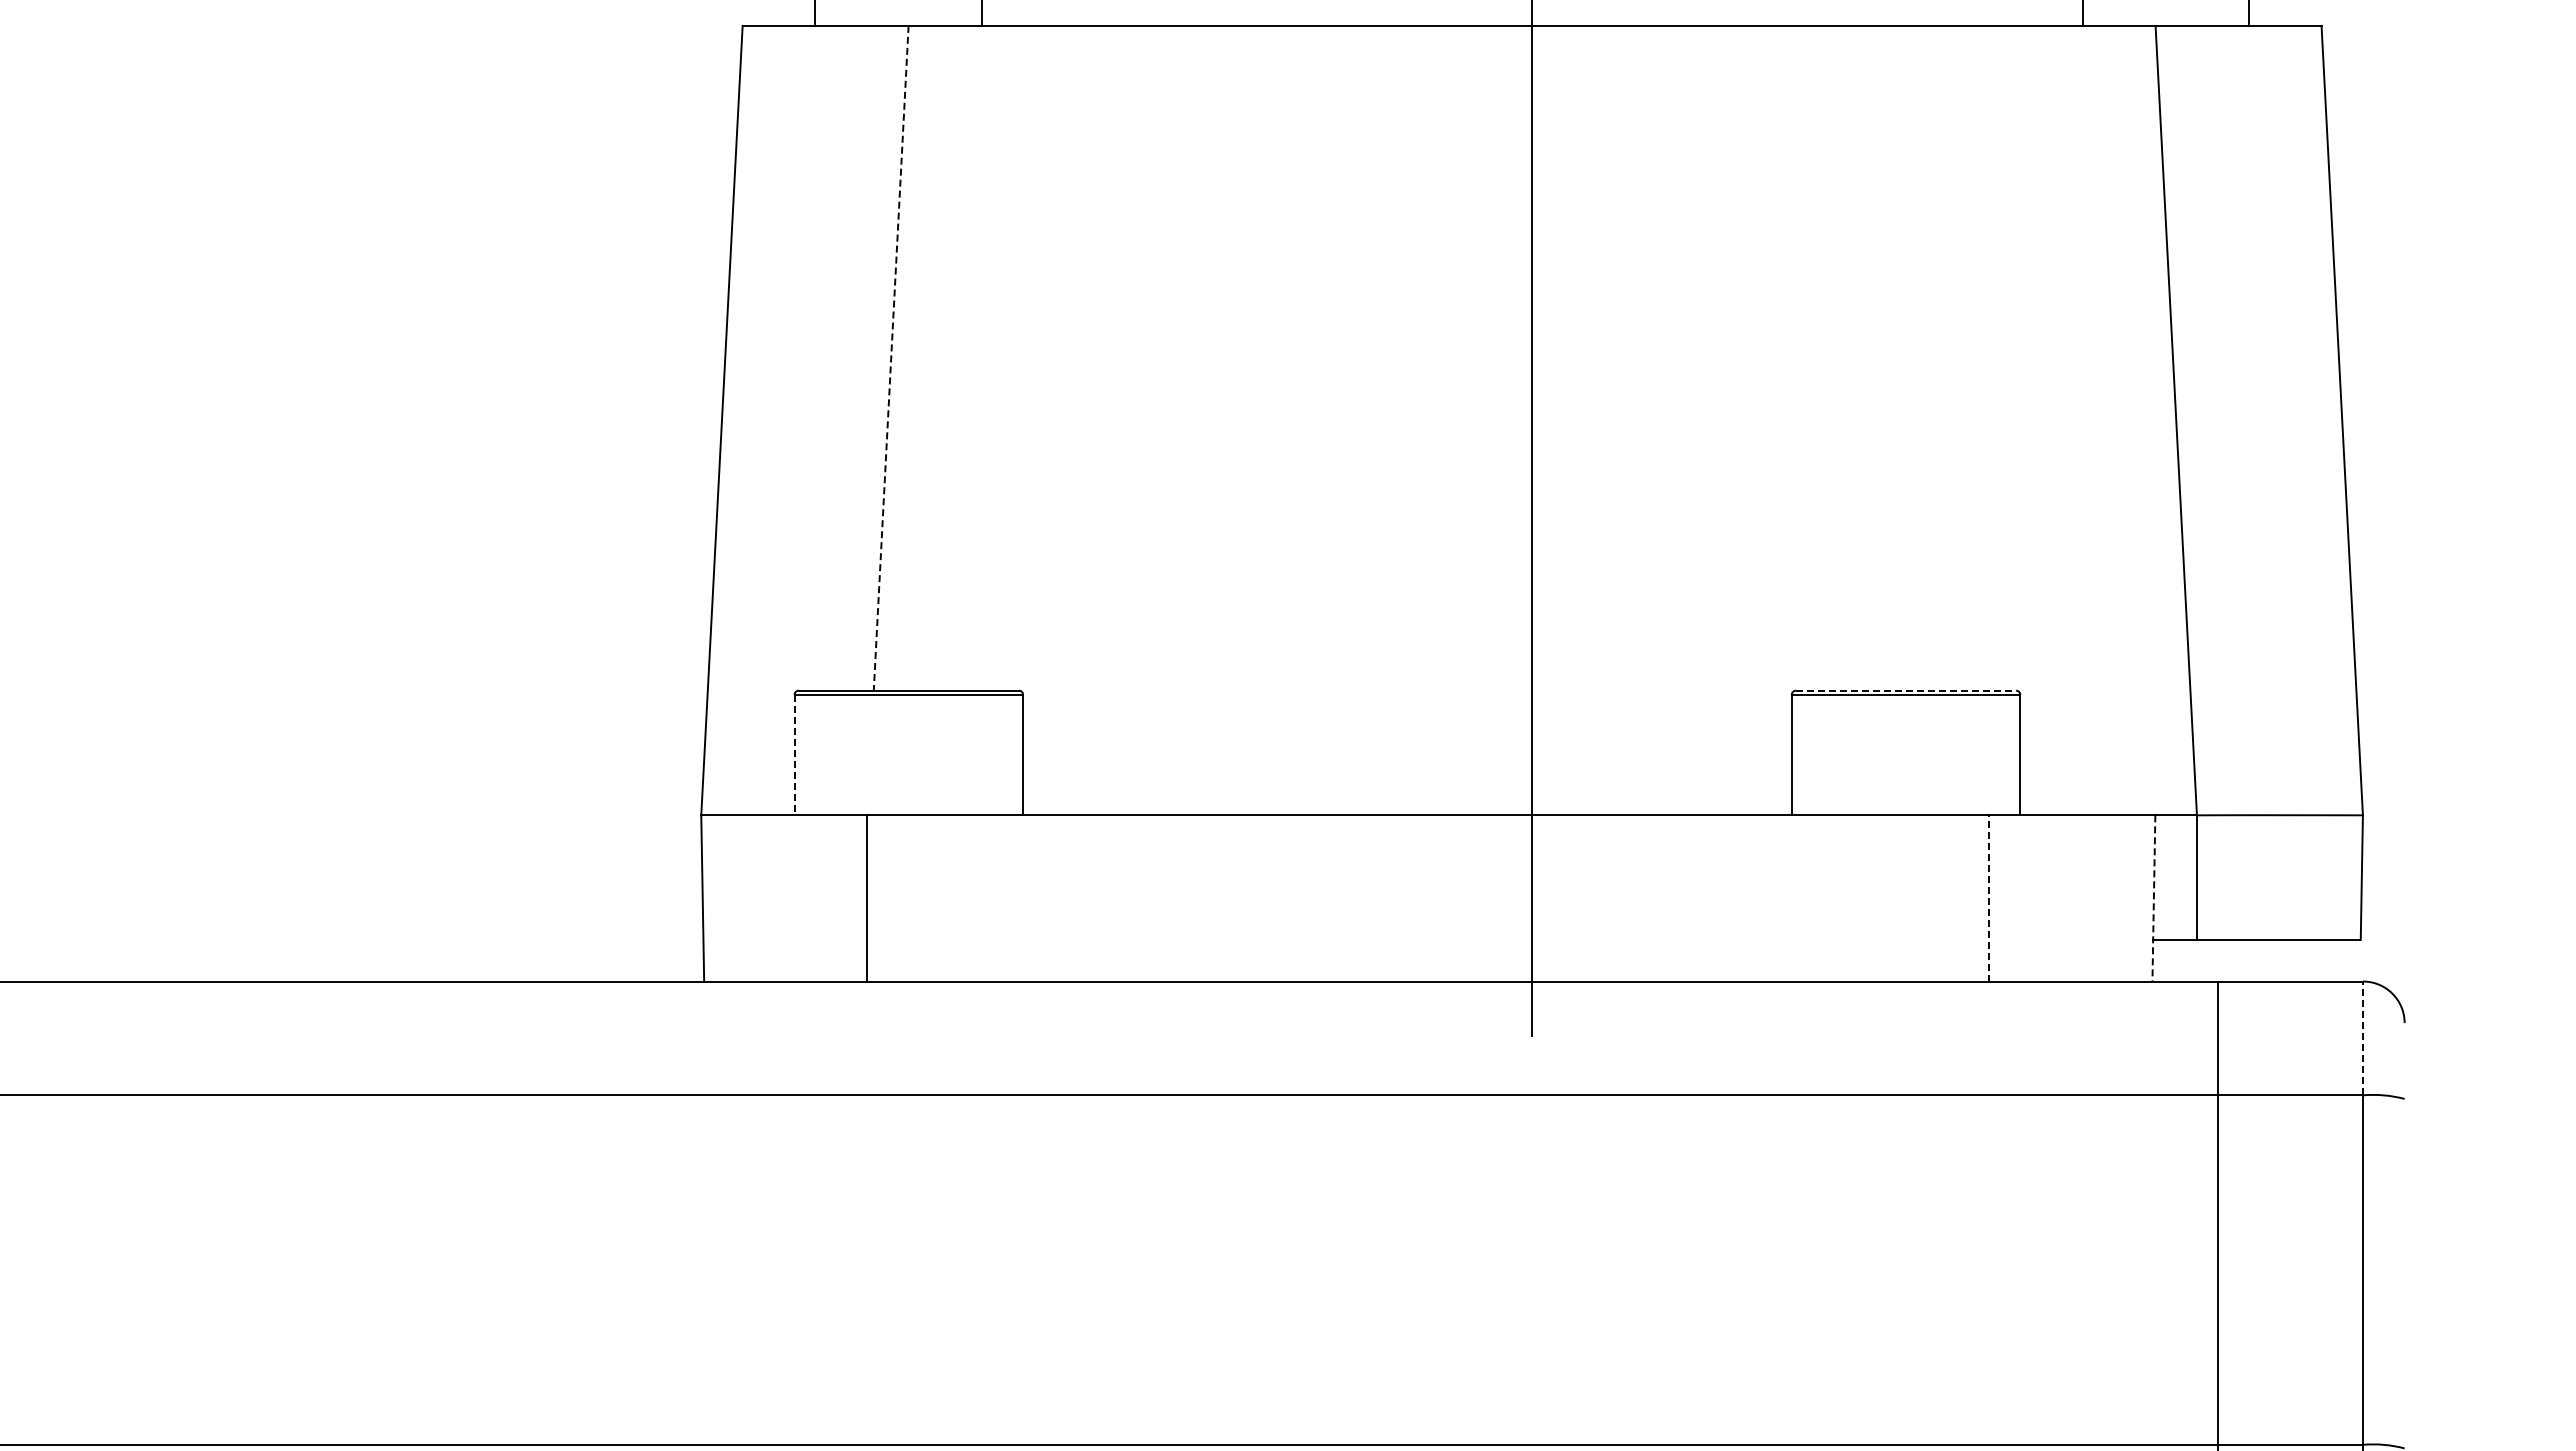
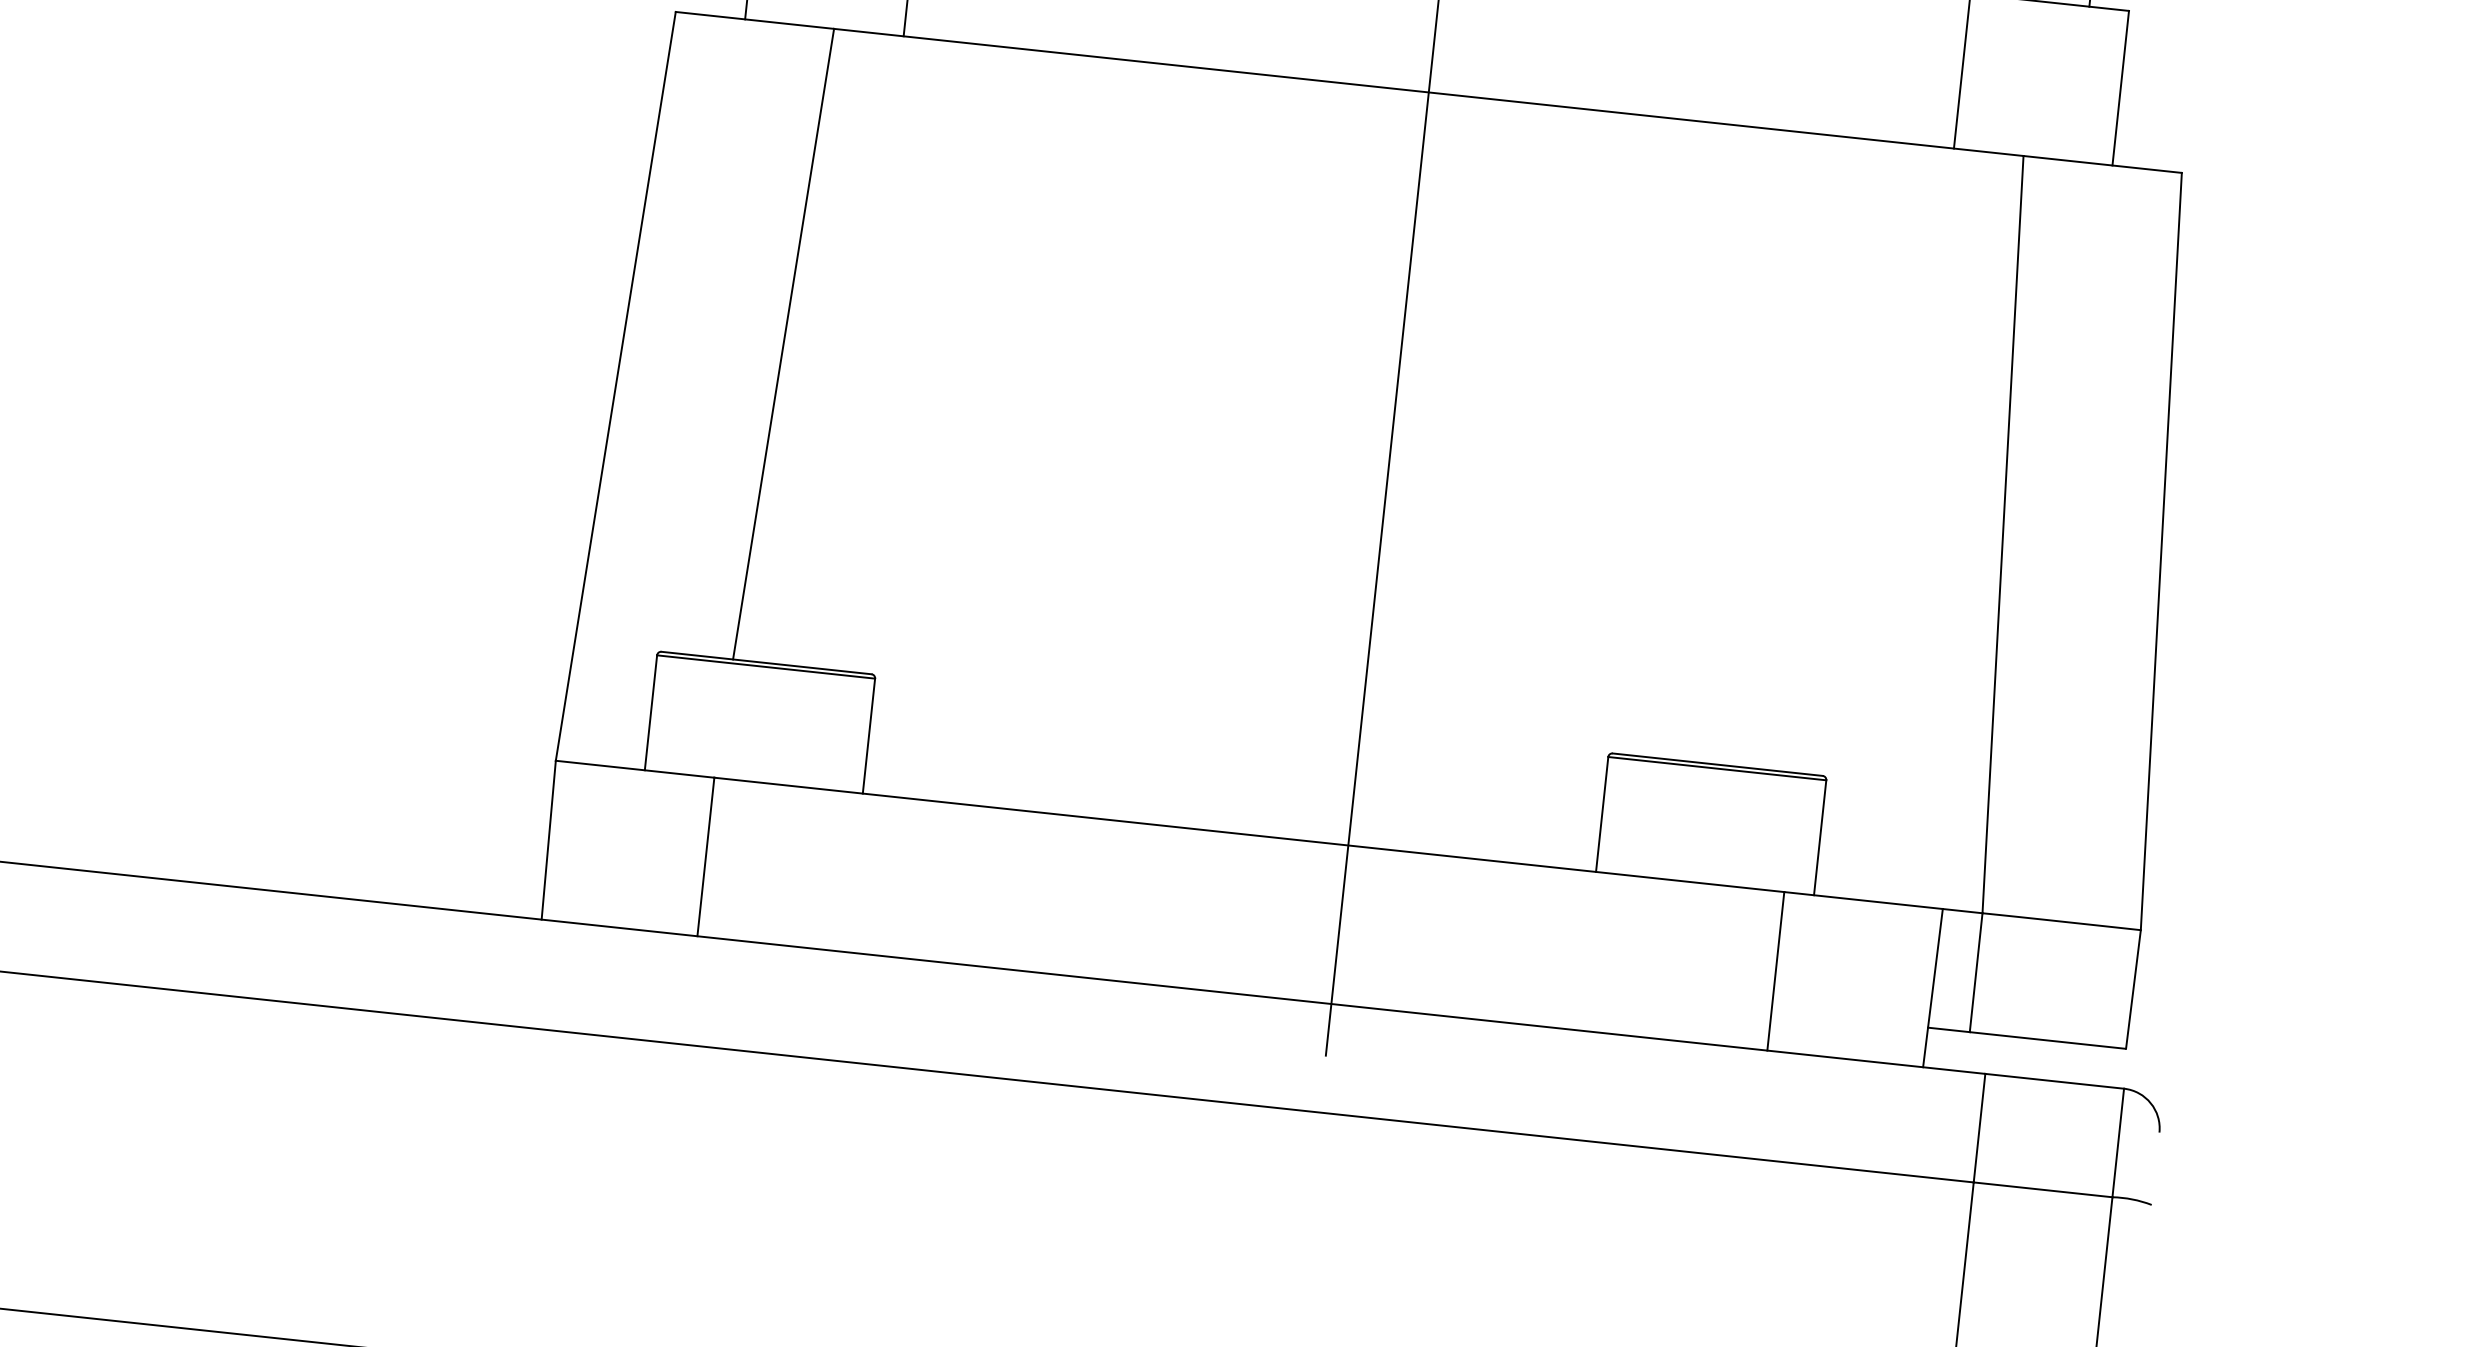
line: (891, 358) -> (783, 344), dashed -> solid
line: (1906, 690) -> (1718, 764), dashed -> solid
line: (794, 755) -> (650, 713), dashed -> solid
line: (1989, 897) -> (1776, 970), dashed -> solid
line: (2153, 898) -> (1932, 988), dashed -> solid
line: (2363, 1038) -> (2118, 1143), dashed -> solid

